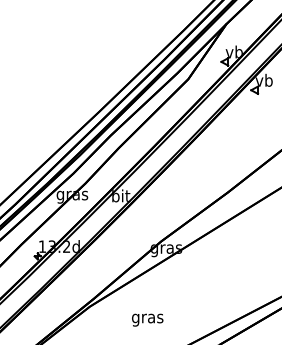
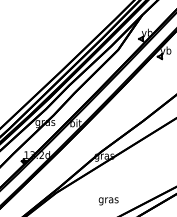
text: (147, 320) -> (108, 201), moved

